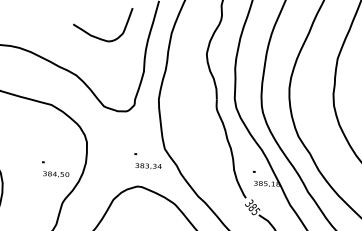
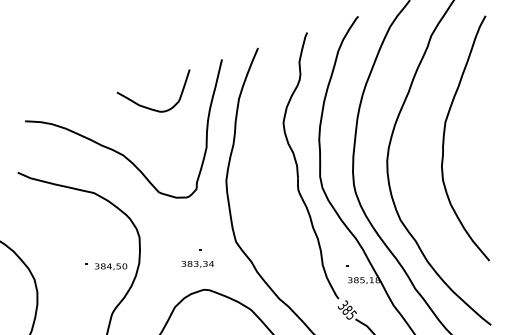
text: (148, 166) -> (197, 264), moved
text: (56, 174) -> (111, 266), moved

